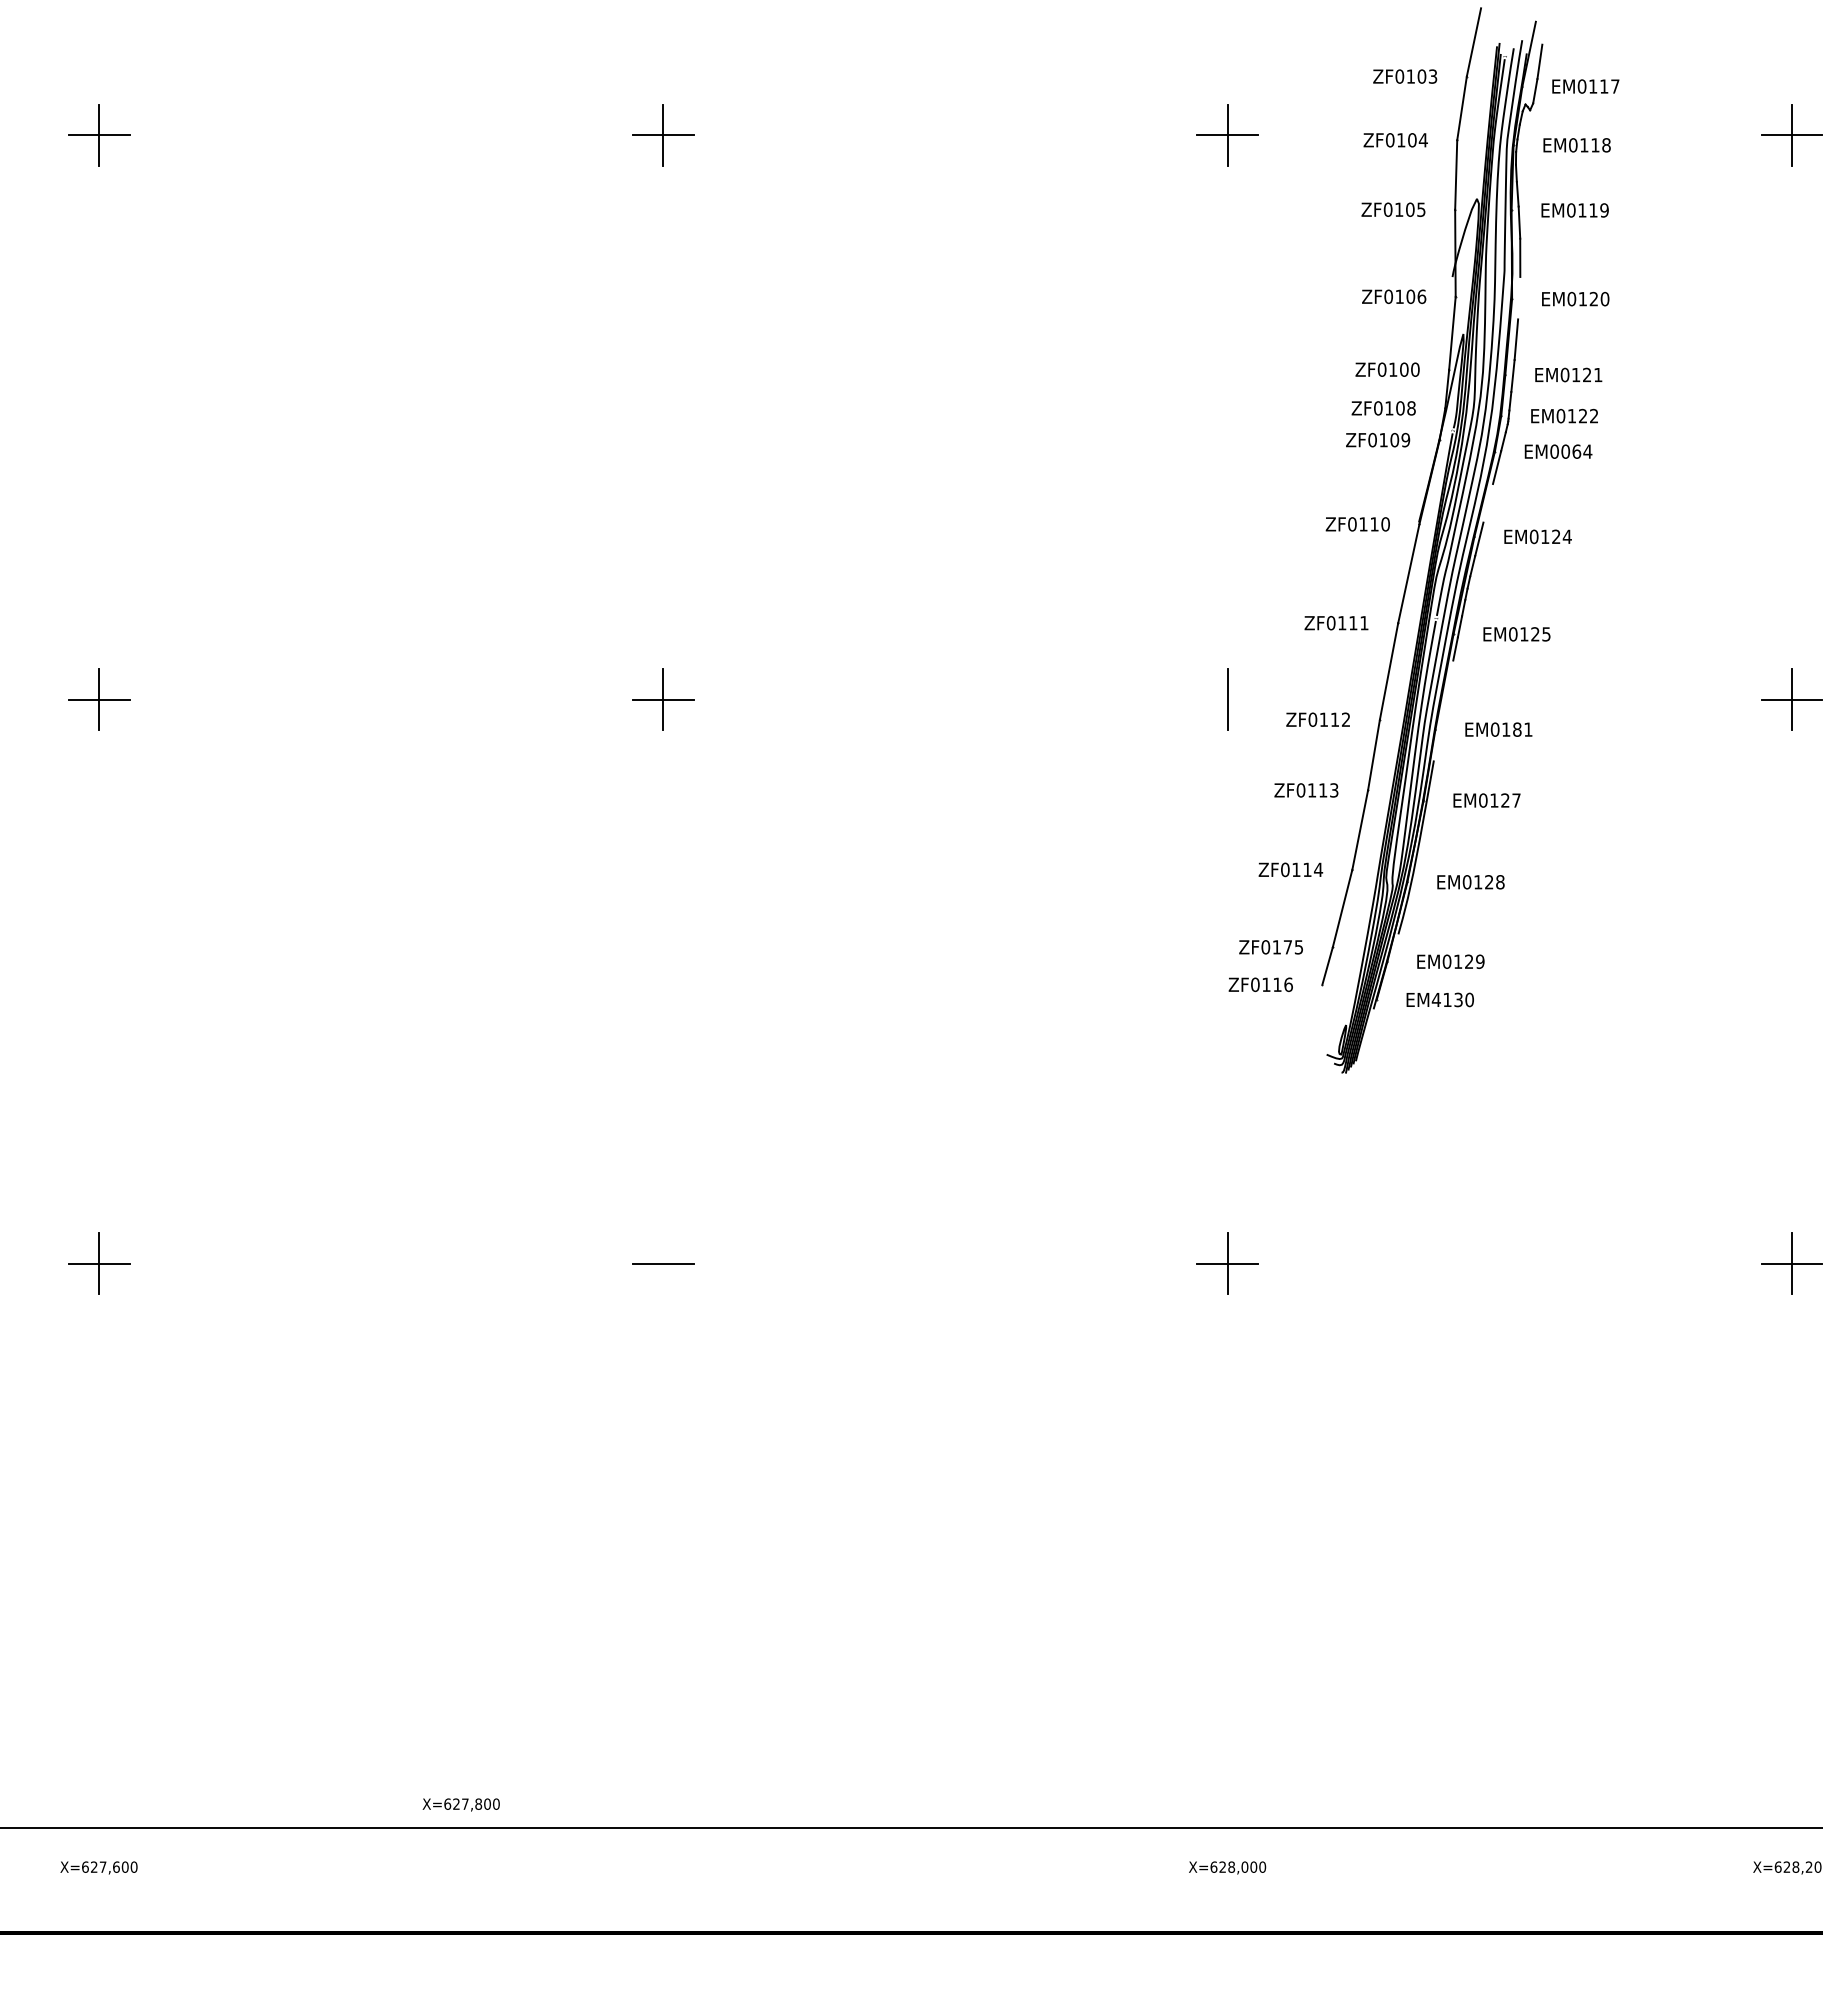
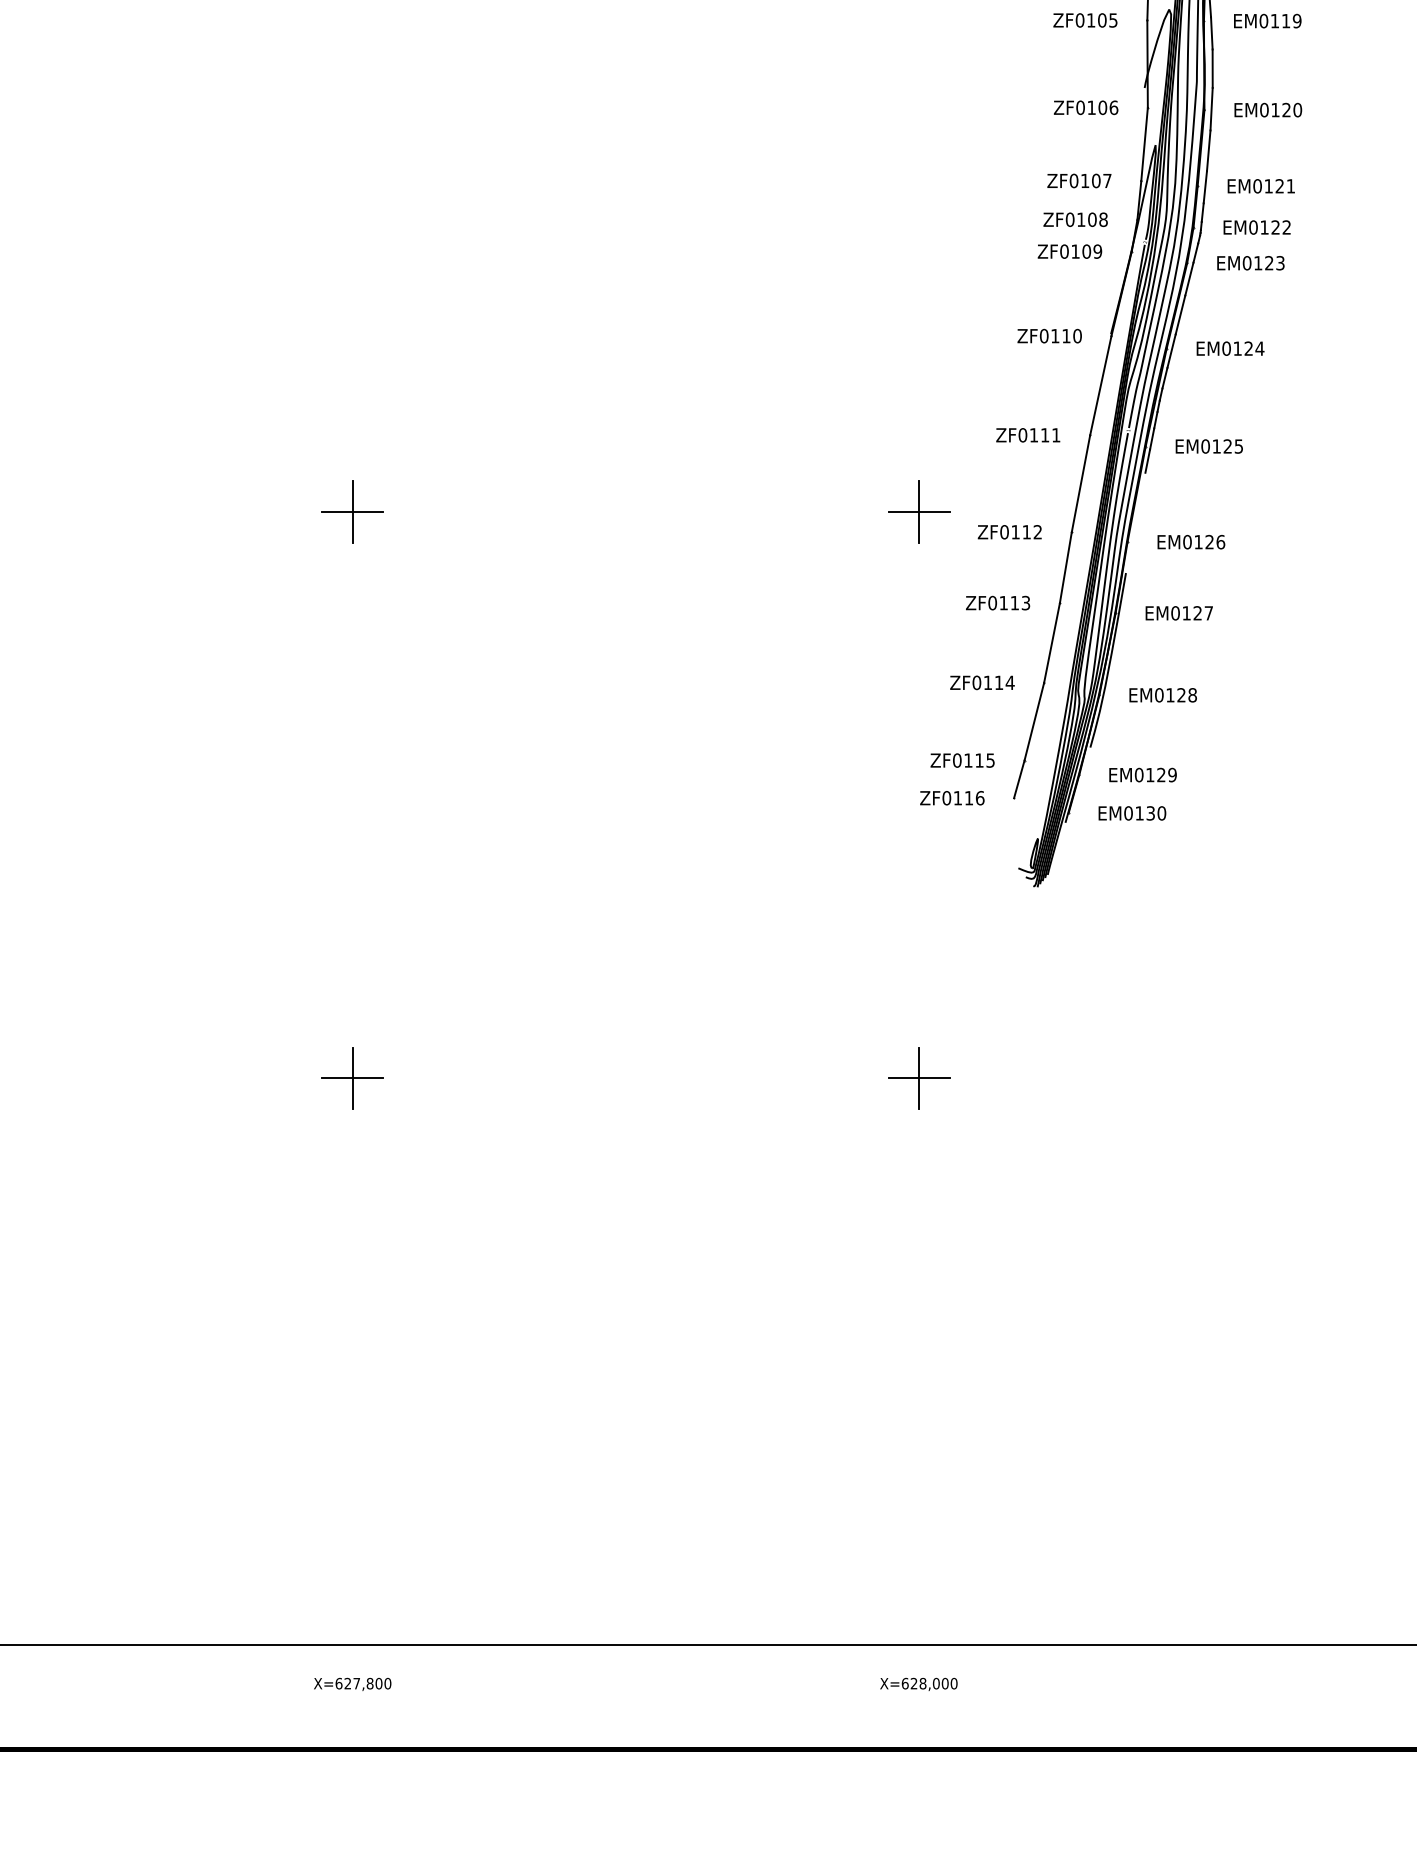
line: (1519, 297) -> (1211, 108), added
text: (1415, 369) -> (1107, 180), ZF0100 -> ZF0107
text: (1576, 451) -> (1269, 263), EM0064 -> EM0123
line: (1488, 503) -> (1180, 315), added
line: (1227, 699) -> (918, 511), added
text: (1522, 729) -> (1214, 542), EM0181 -> EM0126
text: (1287, 947) -> (979, 760), ZF0175 -> ZF0115
text: (1435, 999) -> (1127, 812), EM4130 -> EM0130
line: (663, 1263) -> (352, 1077), added
text: (460, 1804) -> (351, 1683), moved

